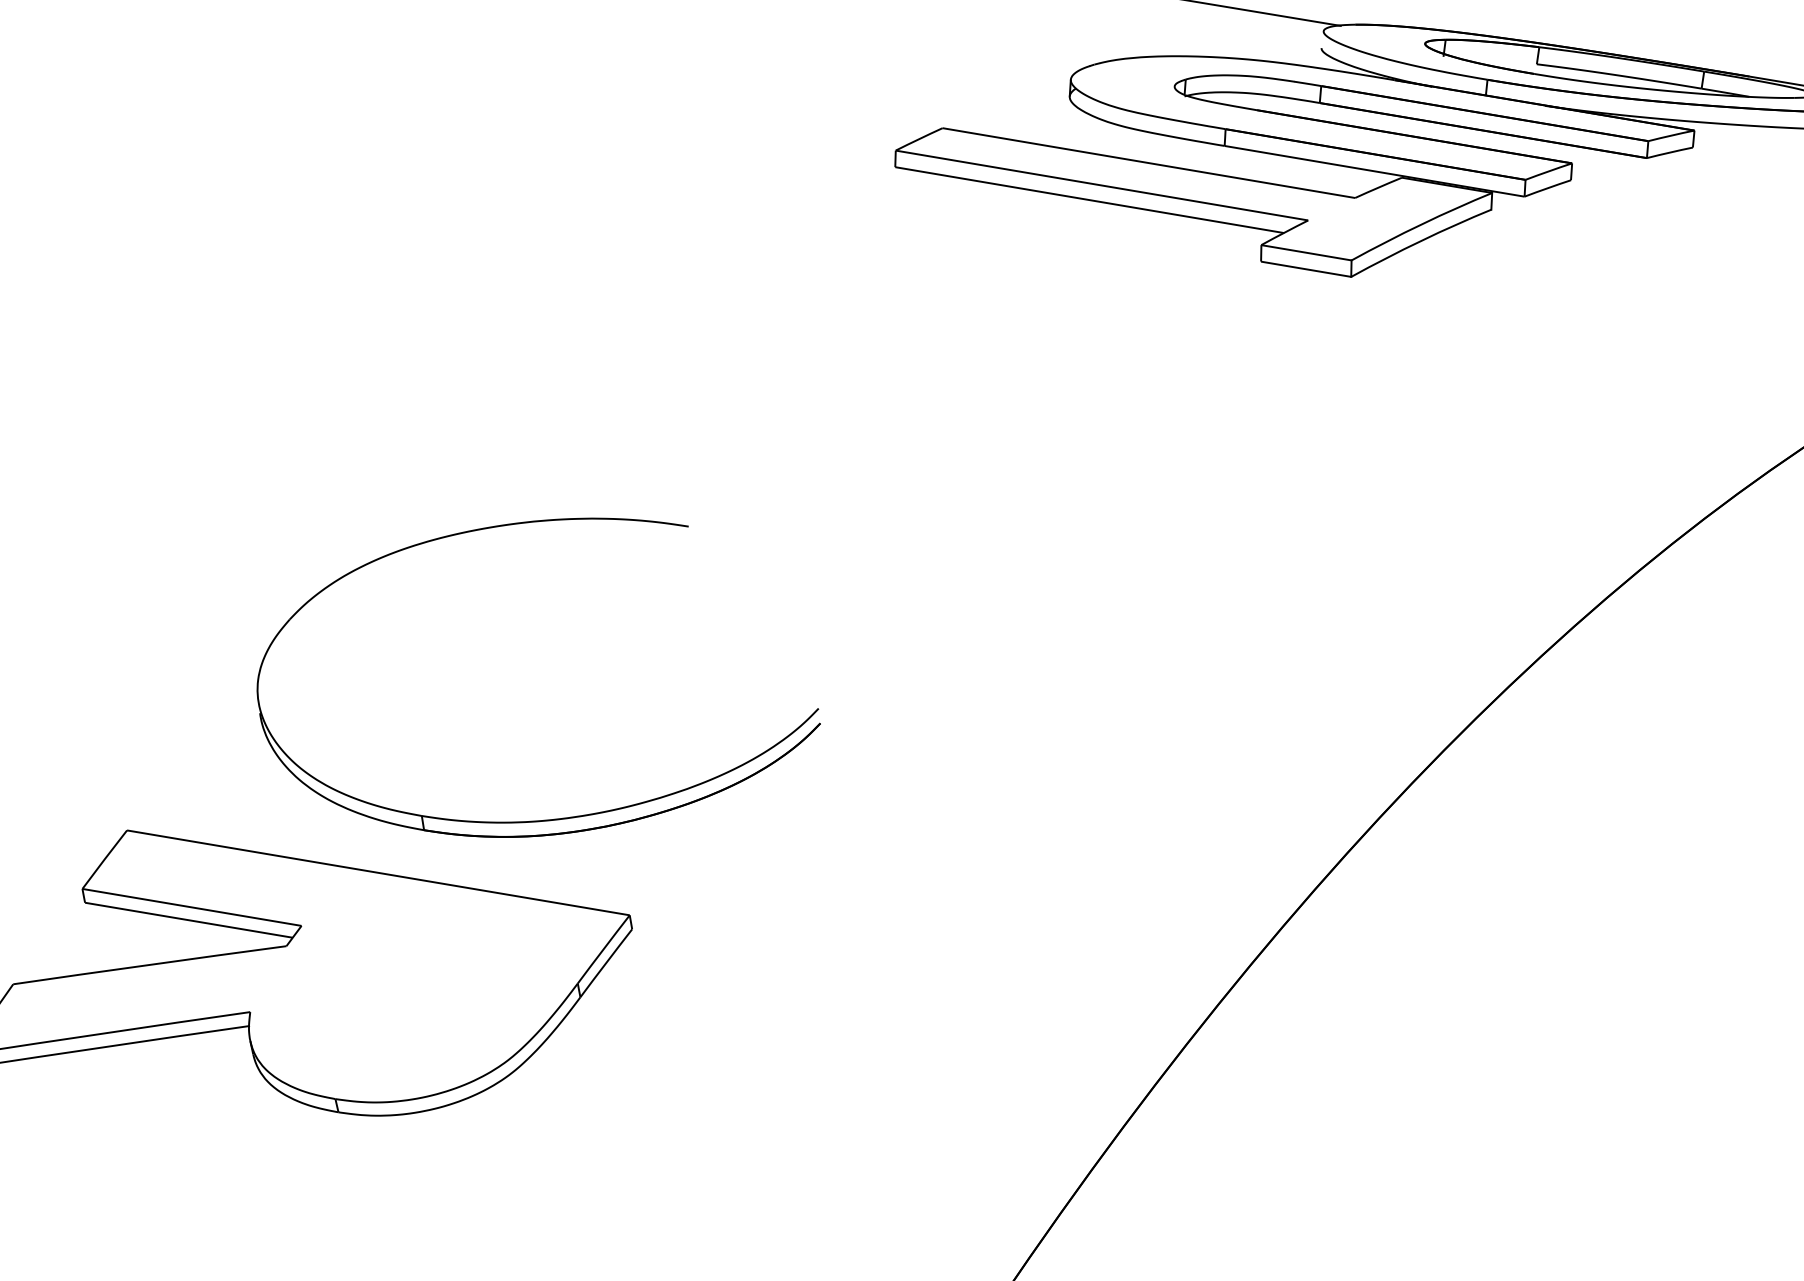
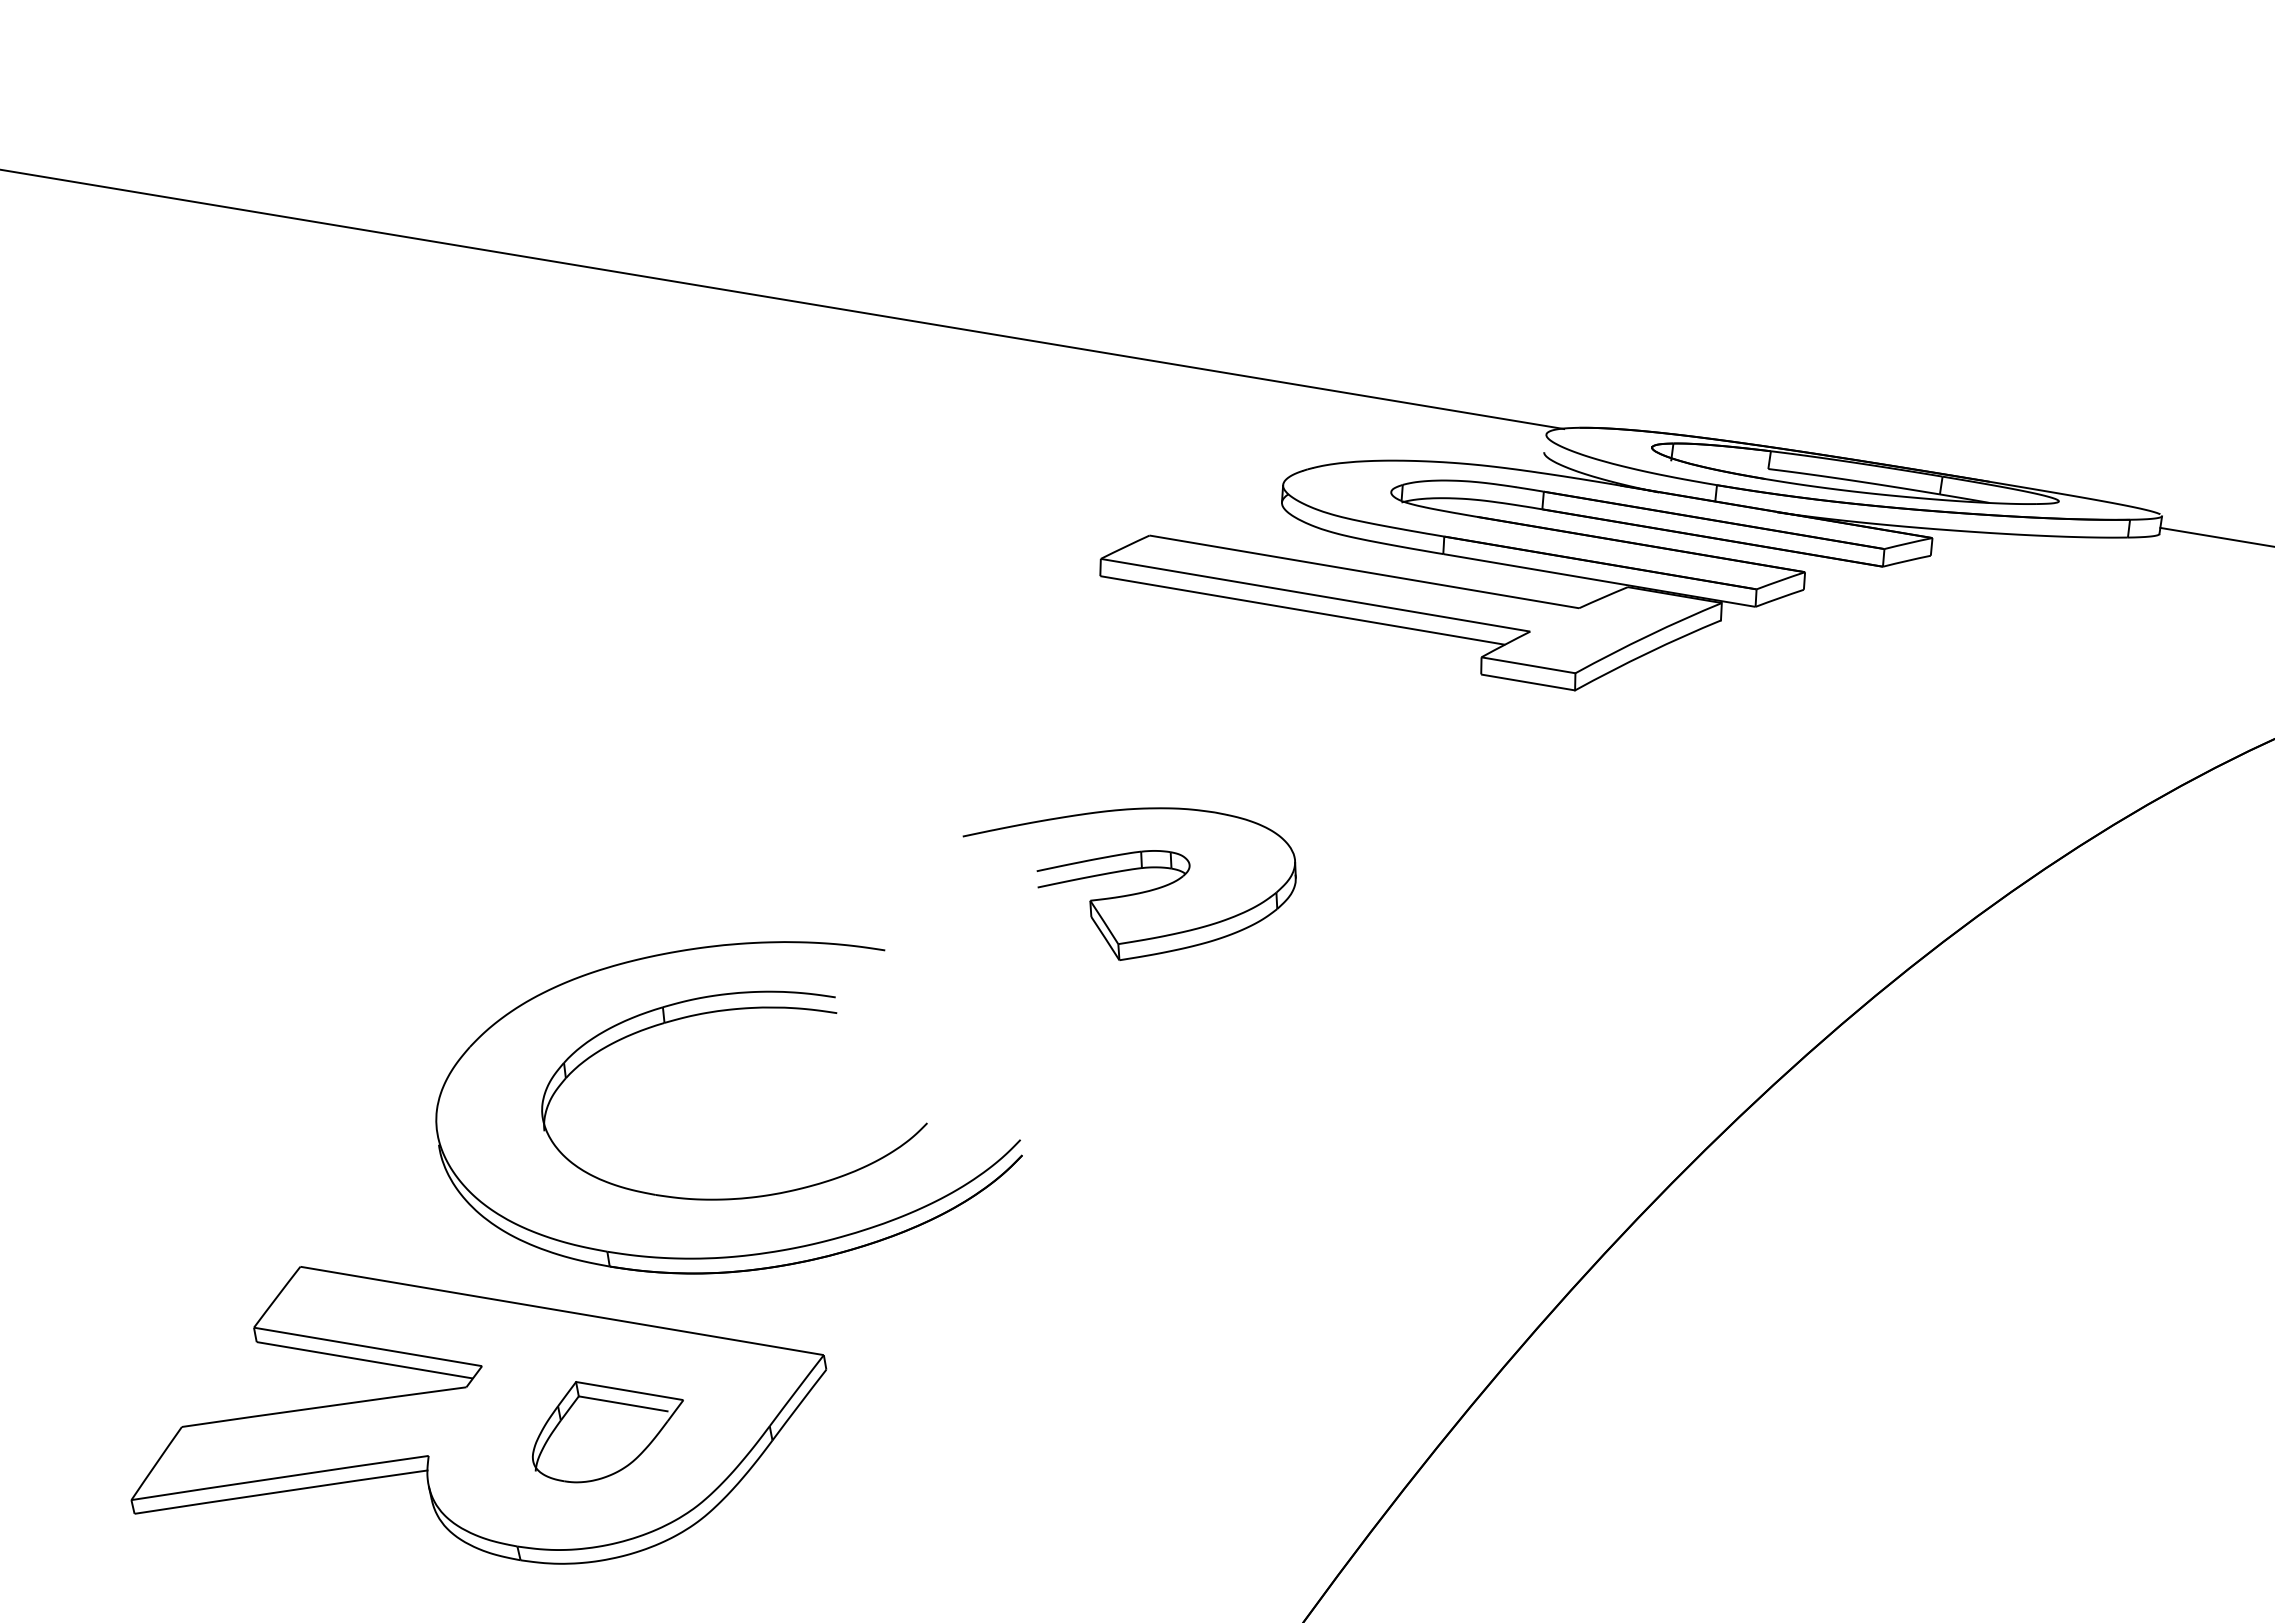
part: (925, 471) -> (1131, 893), added
part: (535, 585) -> (725, 1011), added
part: (421, 989) -> (607, 1432), added

